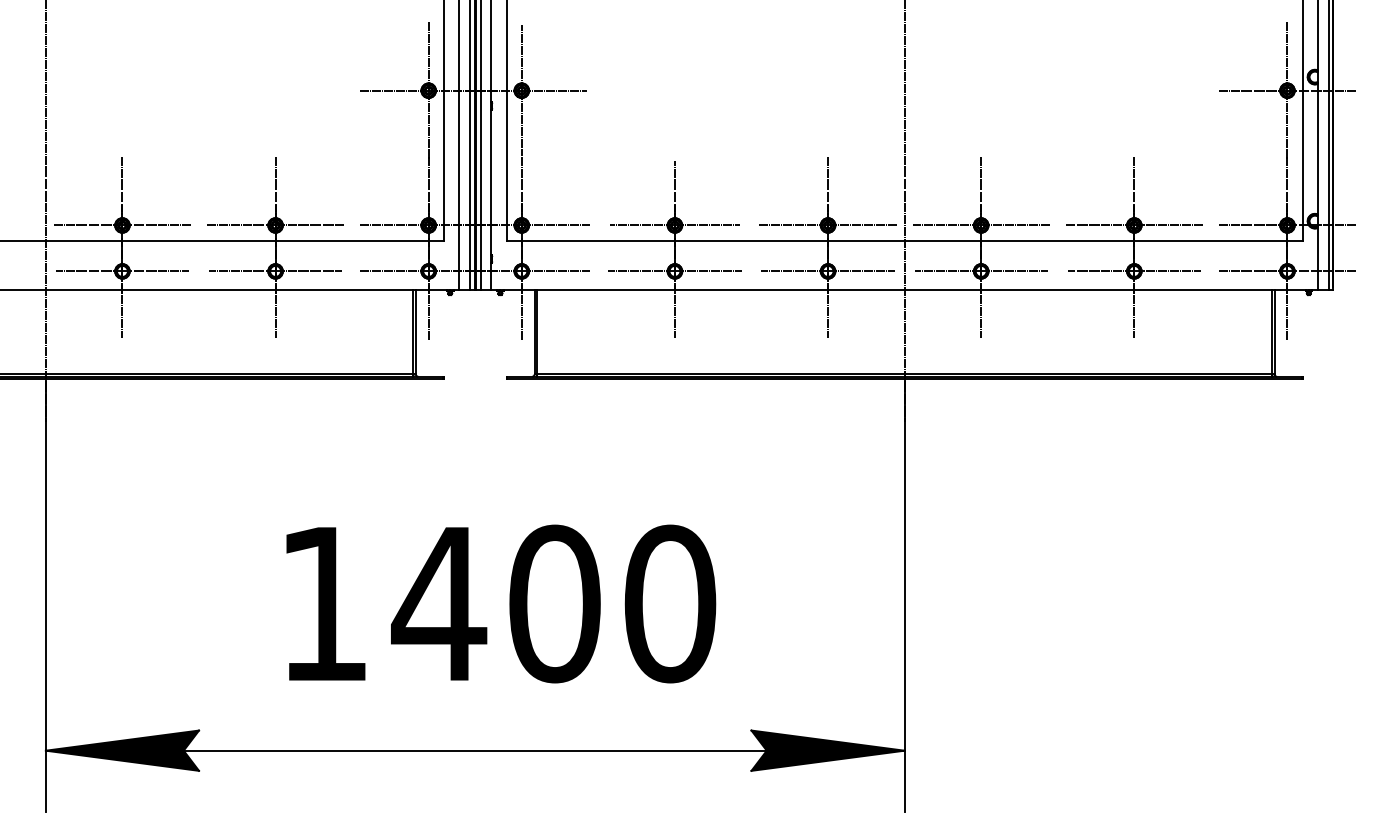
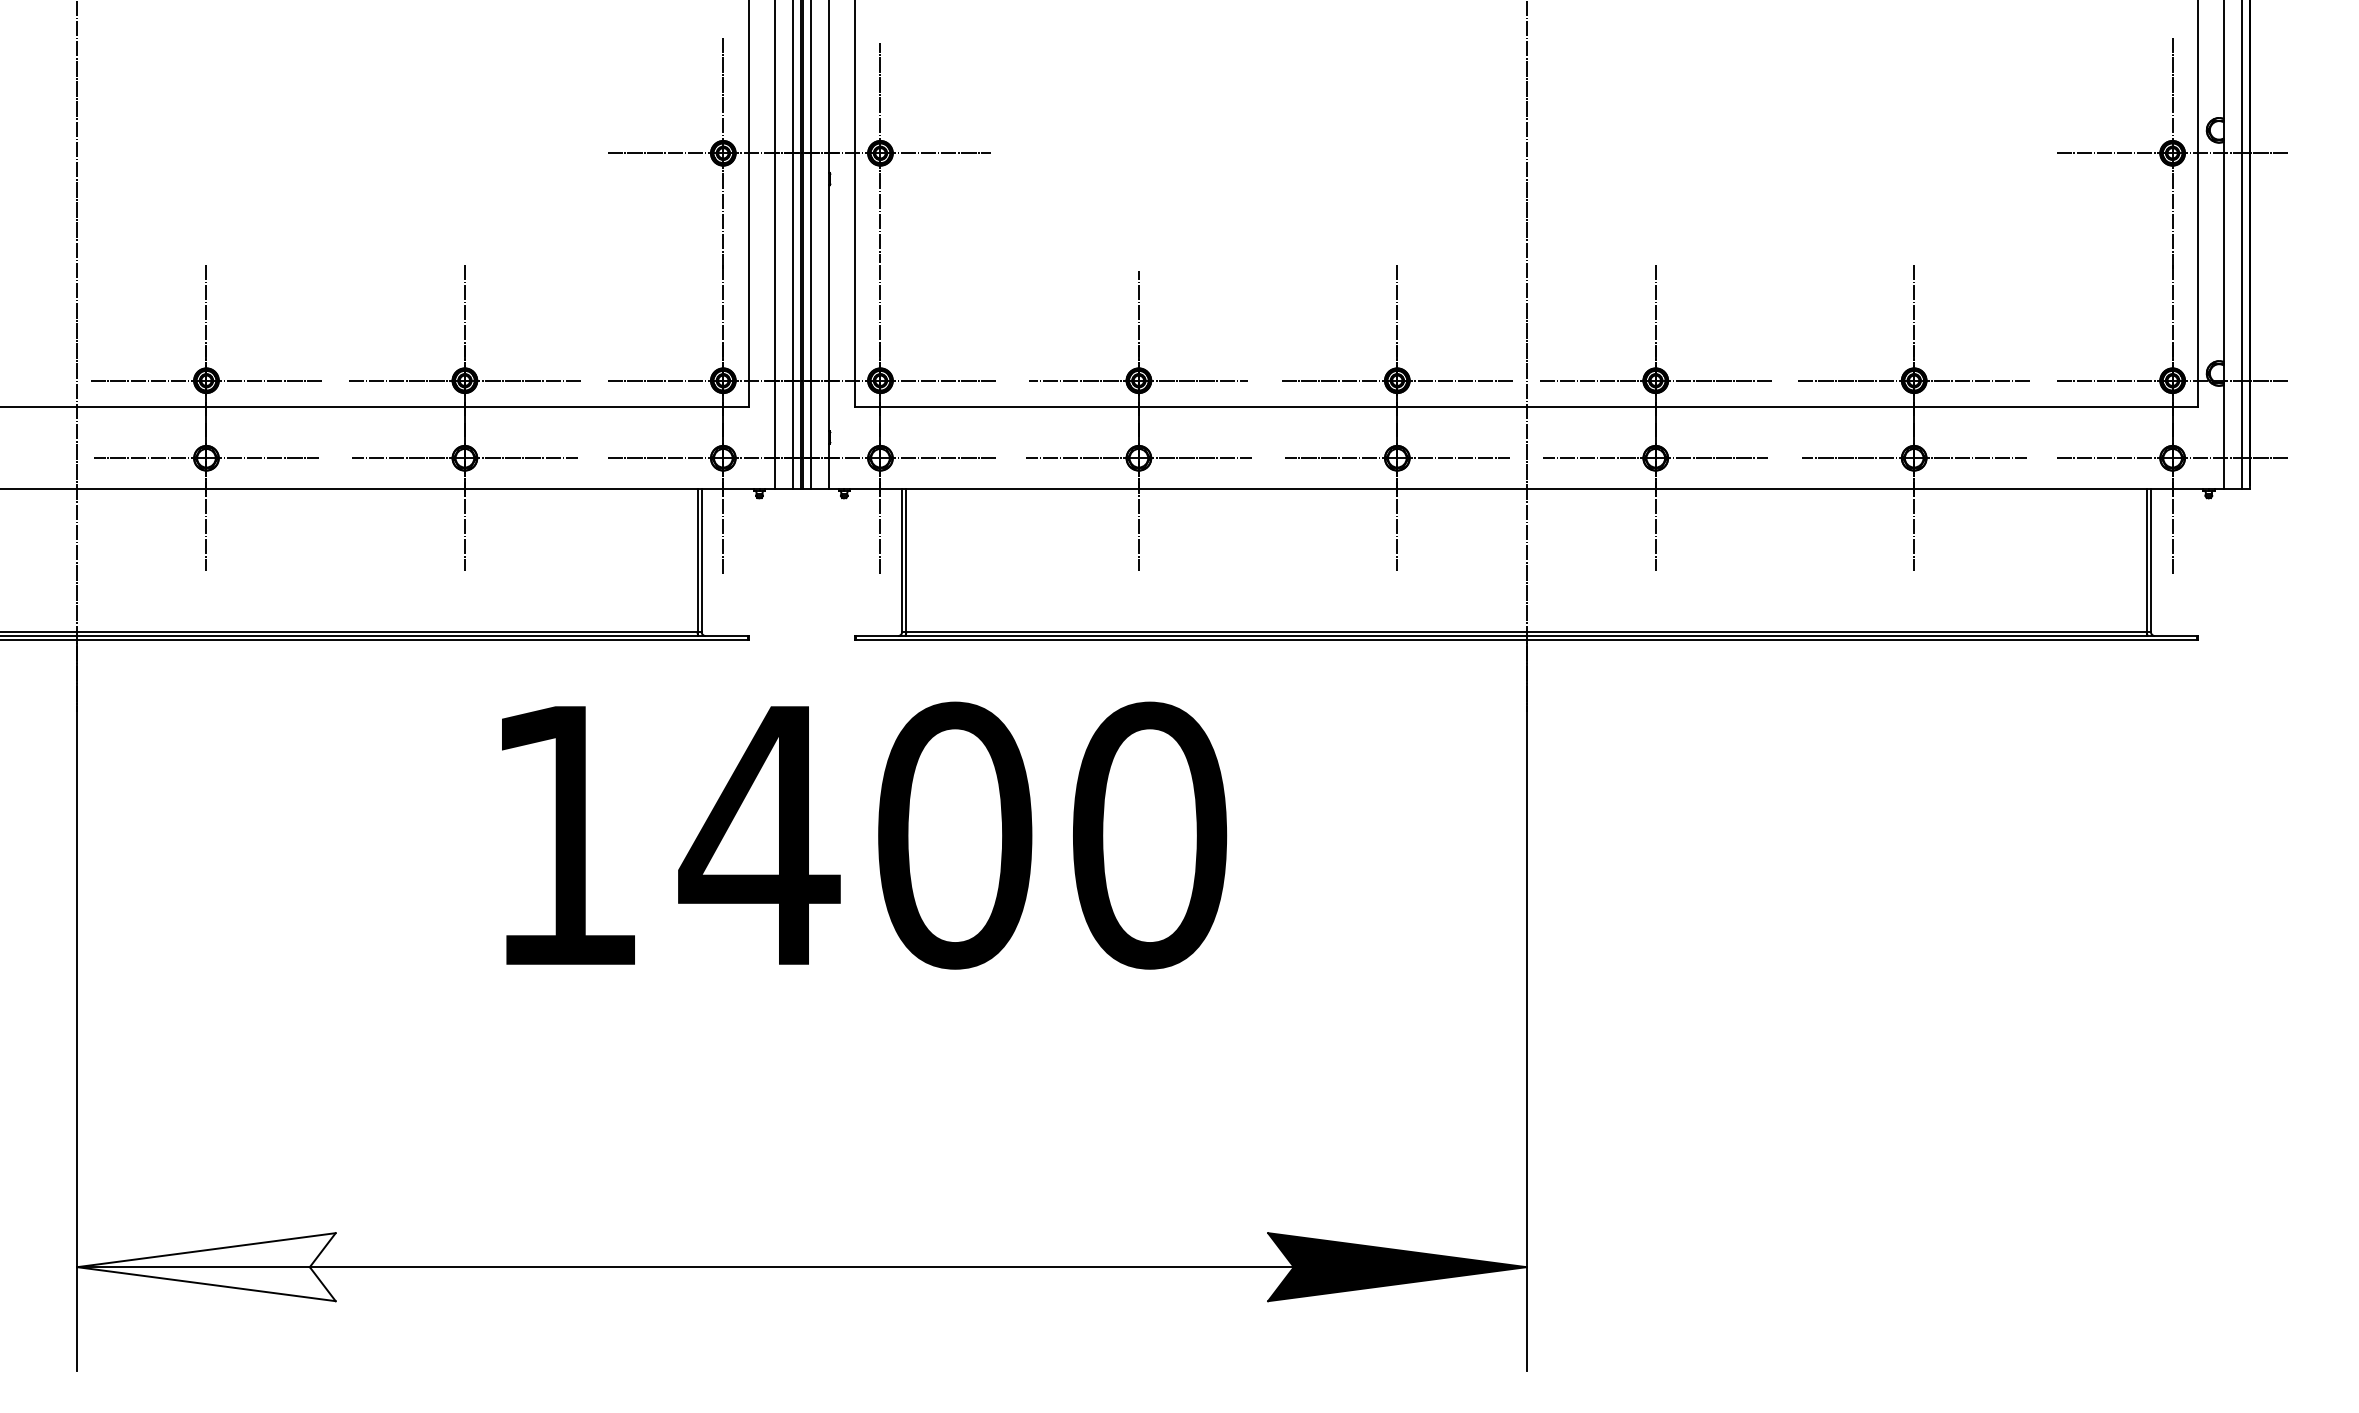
text: (501, 603) -> (864, 834), moved
fill: (122, 750) -> (206, 1266), removed

